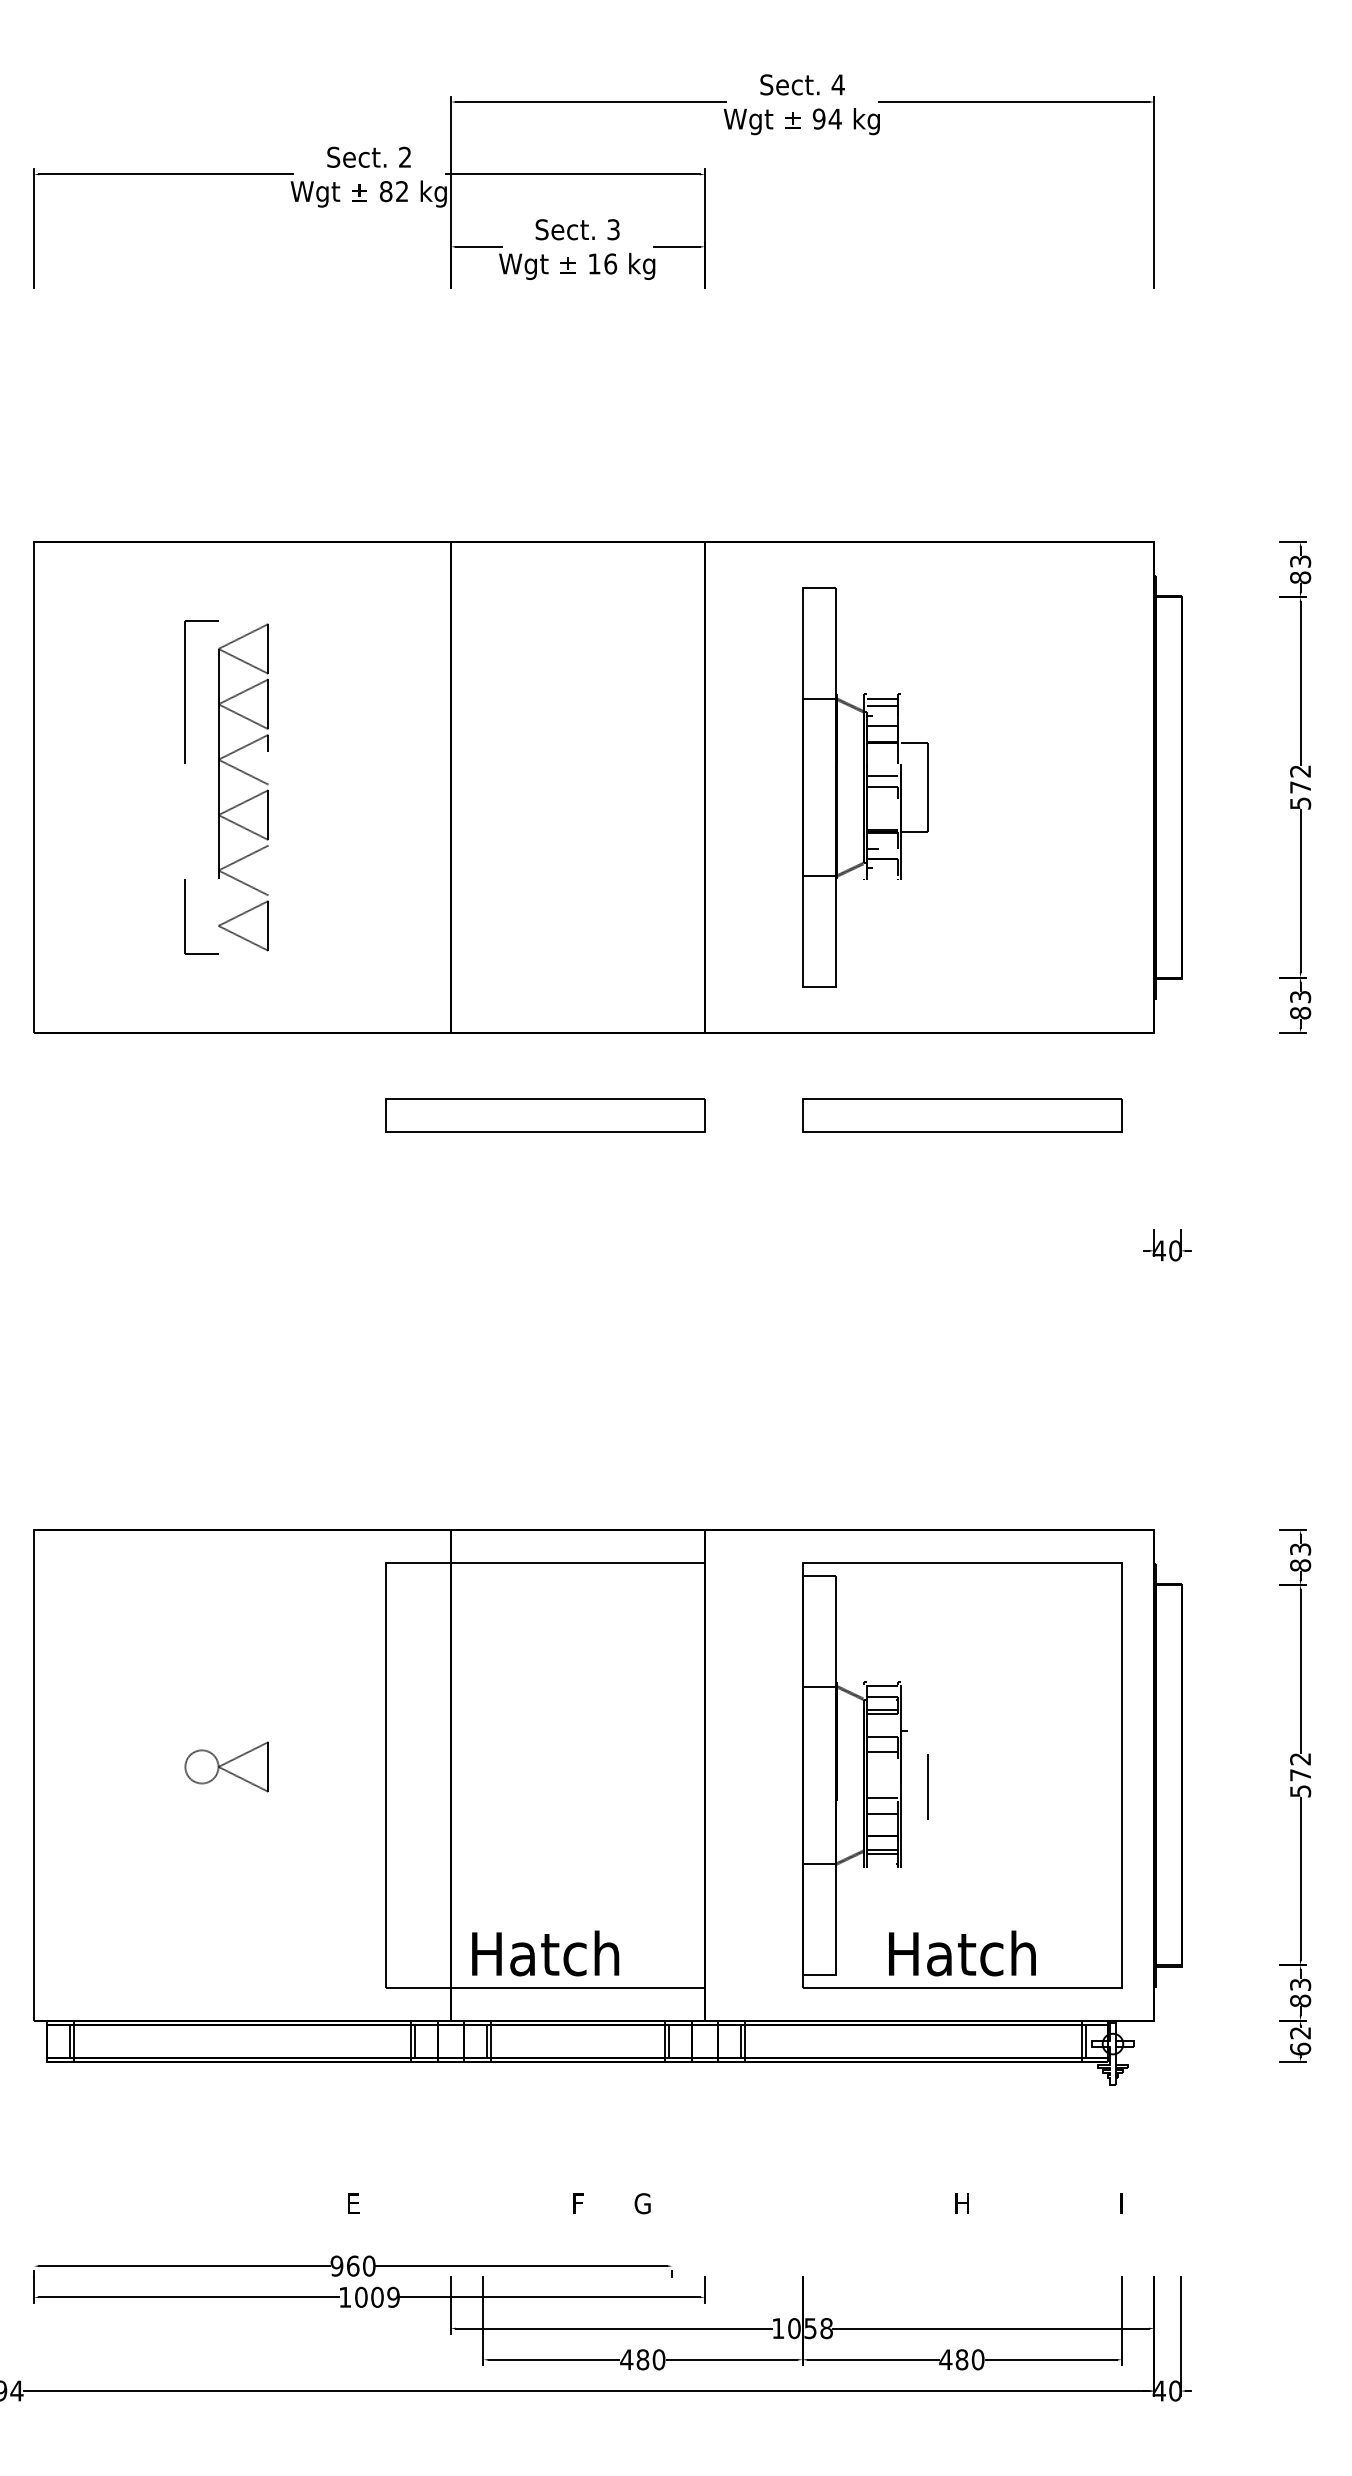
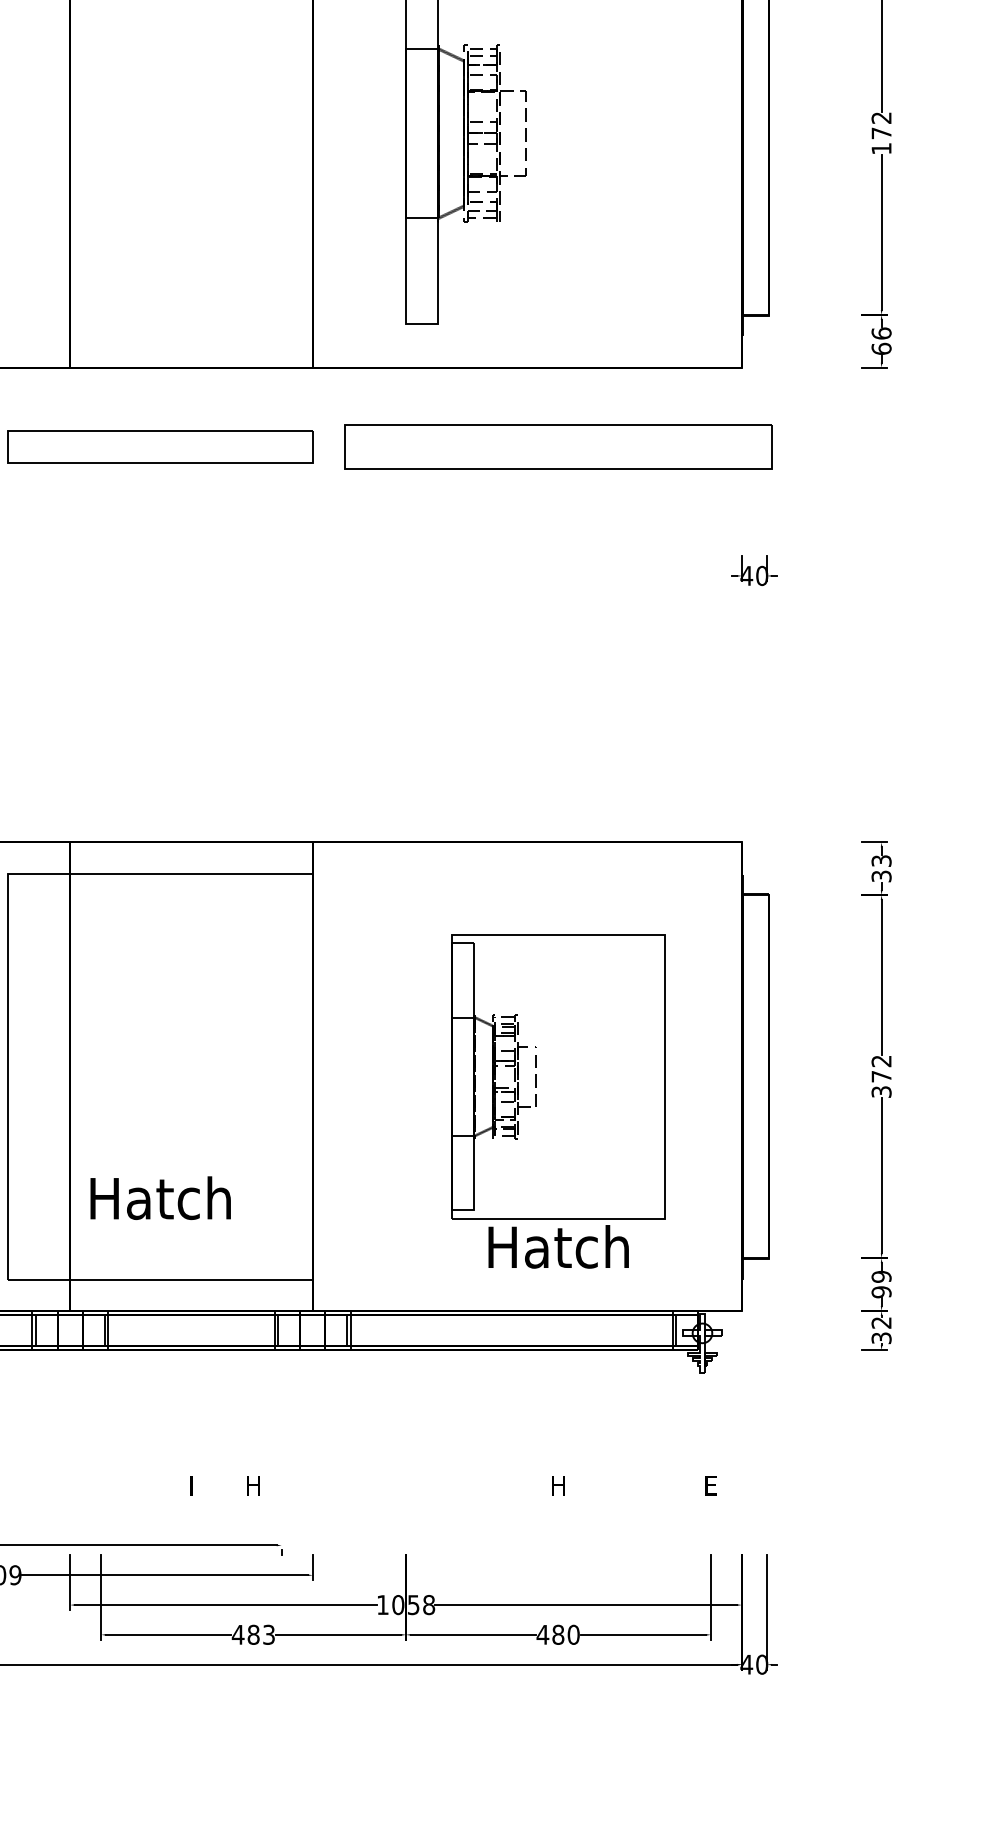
text: (1300, 803) -> (881, 148), 572 -> 172
text: (1300, 1004) -> (881, 340), 83 -> 66
part: (962, 1115) -> (558, 446), size x1.4
text: (1300, 1565) -> (881, 876), 83 -> 33
part: (962, 1775) -> (558, 1076), size x0.7
text: (1300, 1790) -> (881, 1091), 572 -> 372
text: (545, 1953) -> (160, 1198), moved
text: (1300, 1992) -> (881, 1284), 83 -> 99
text: (1300, 2048) -> (881, 1337), 62 -> 32
text: (578, 2203) -> (192, 1485), F -> I
text: (642, 2203) -> (253, 1485), G -> H
text: (1121, 2203) -> (710, 1485), I -> E
text: (658, 2359) -> (268, 1634), 480 -> 483

